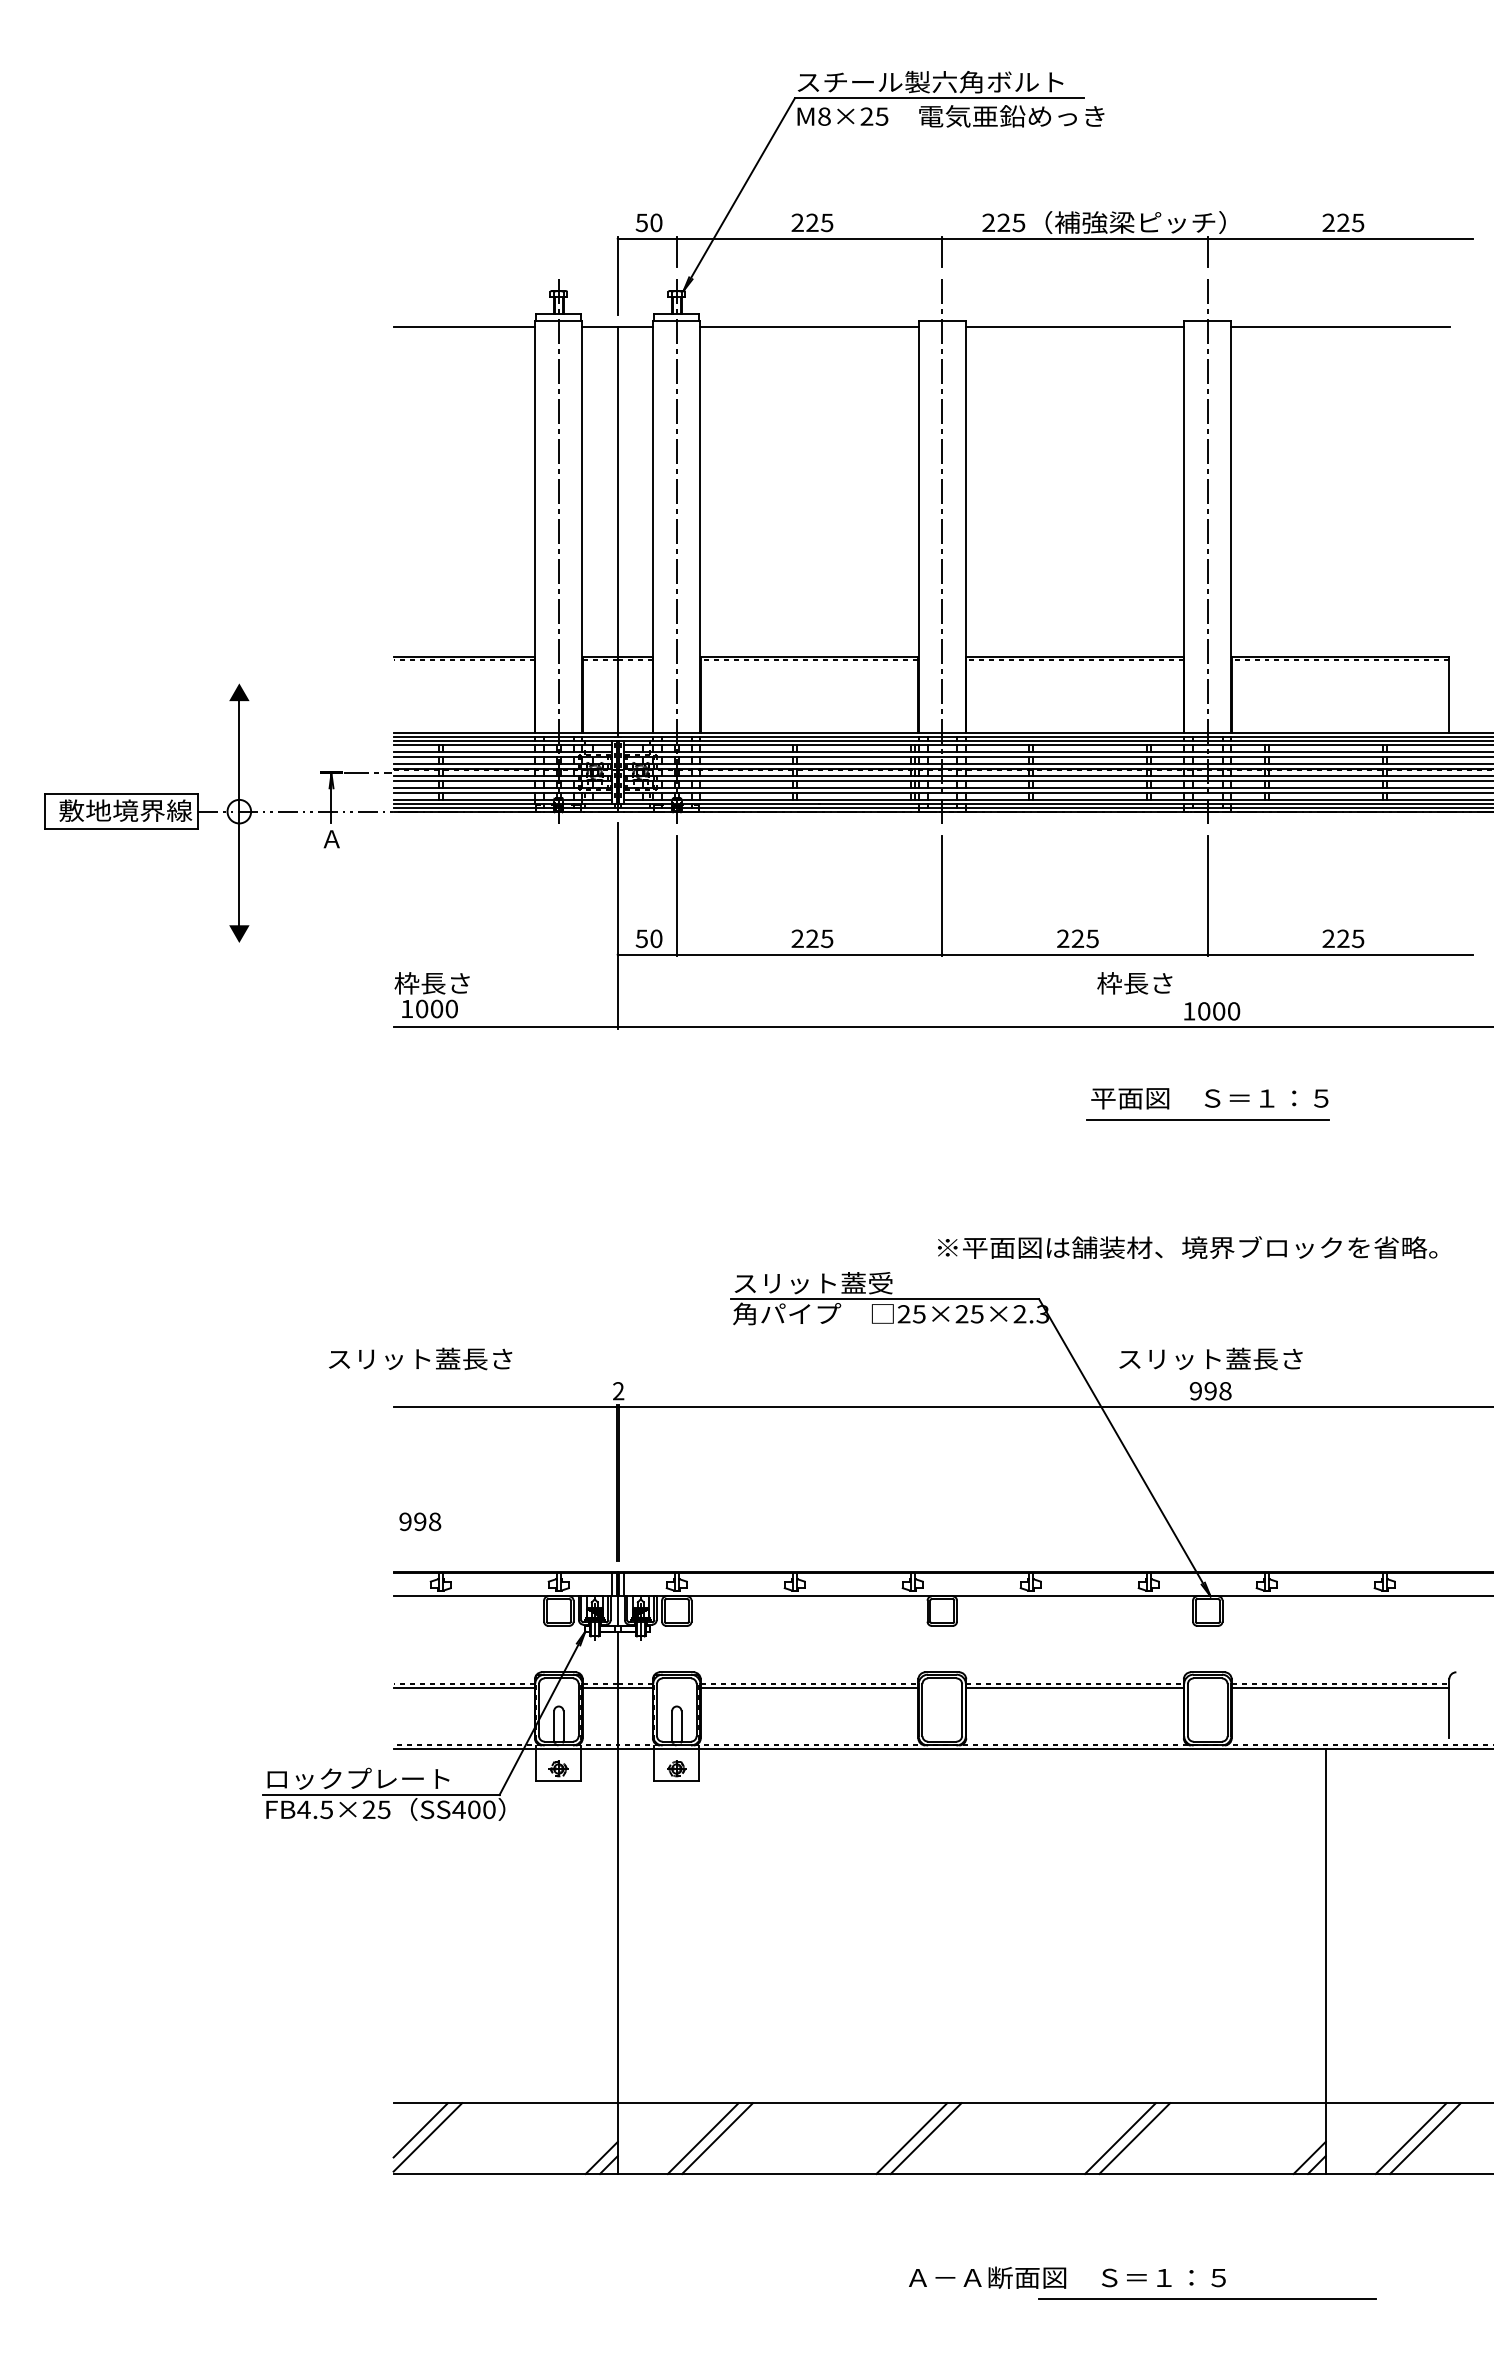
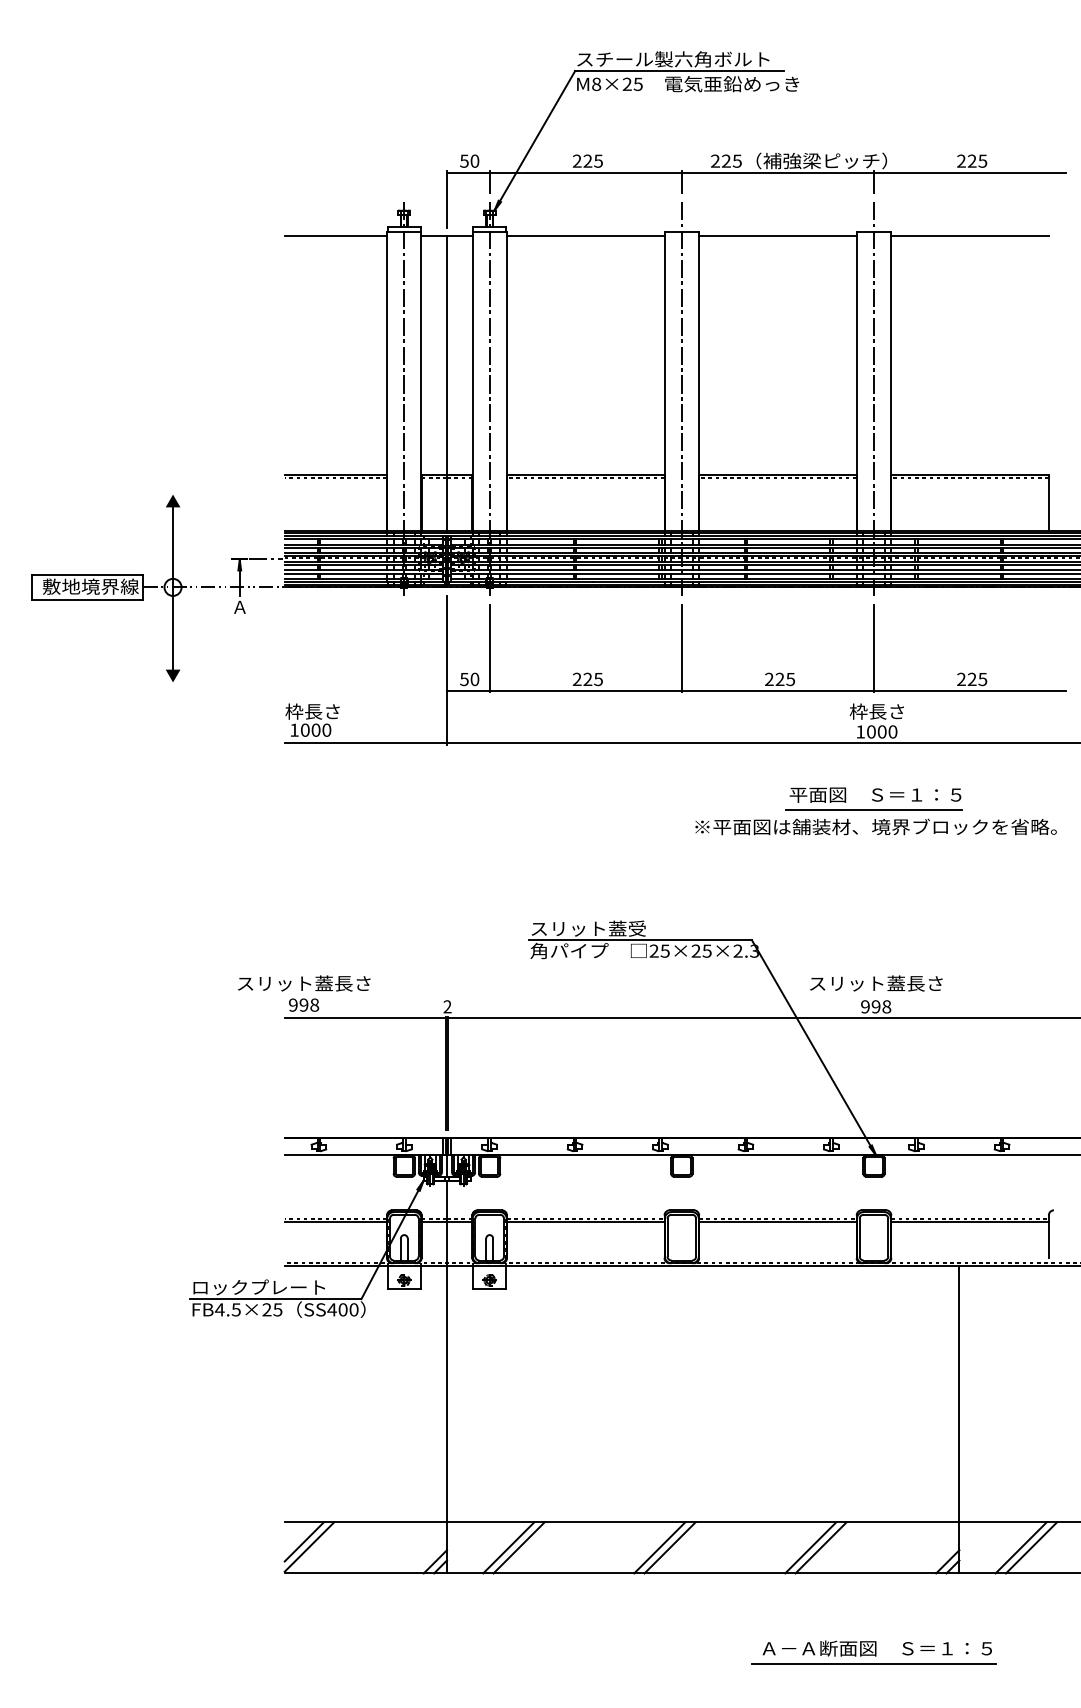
text: (1134, 983) -> (876, 711), moved
text: (1187, 1247) -> (875, 826), moved
text: (420, 1521) -> (304, 1004), moved
text: (1067, 2277) -> (877, 1648), moved

